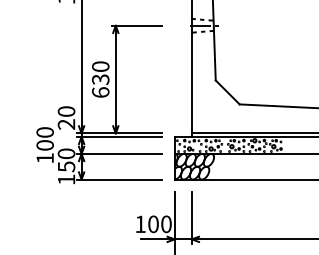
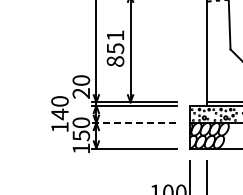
text: (100, 79) -> (115, 48), 630 -> 851
text: (44, 145) -> (59, 114), 100 -> 140
line: (120, 153) -> (135, 122), solid -> dashed

